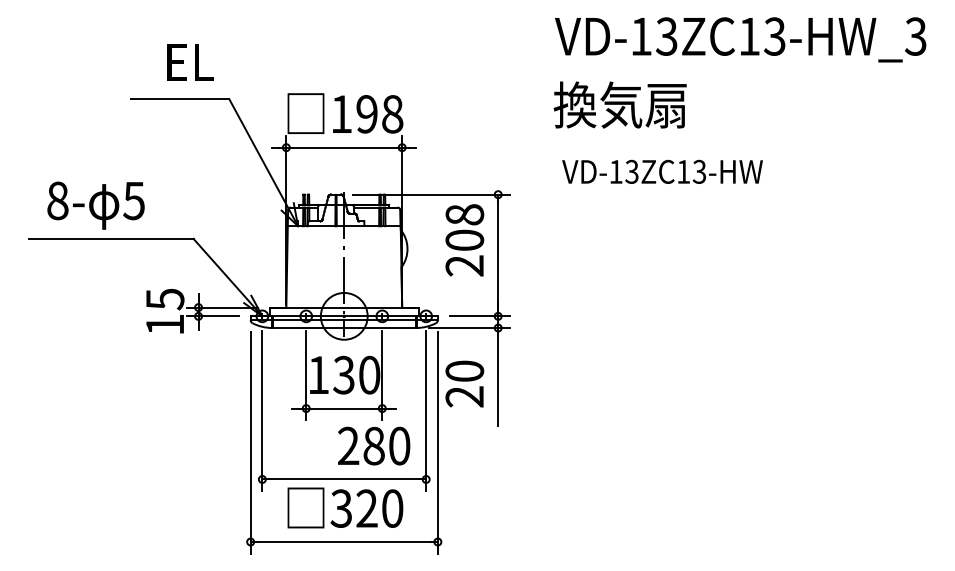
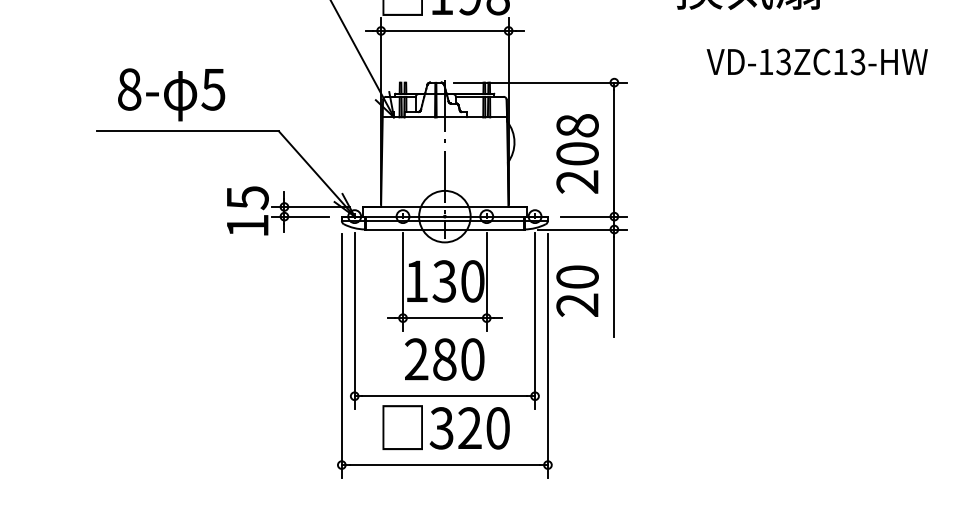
text: (662, 171) -> (817, 61), moved
text: (464, 240) -> (577, 154), moved
text: (374, 445) -> (445, 358), moved

